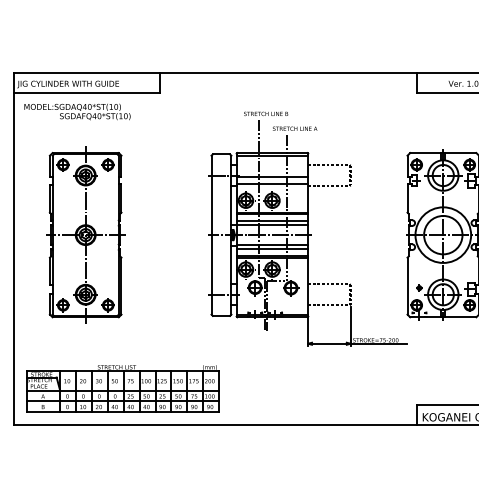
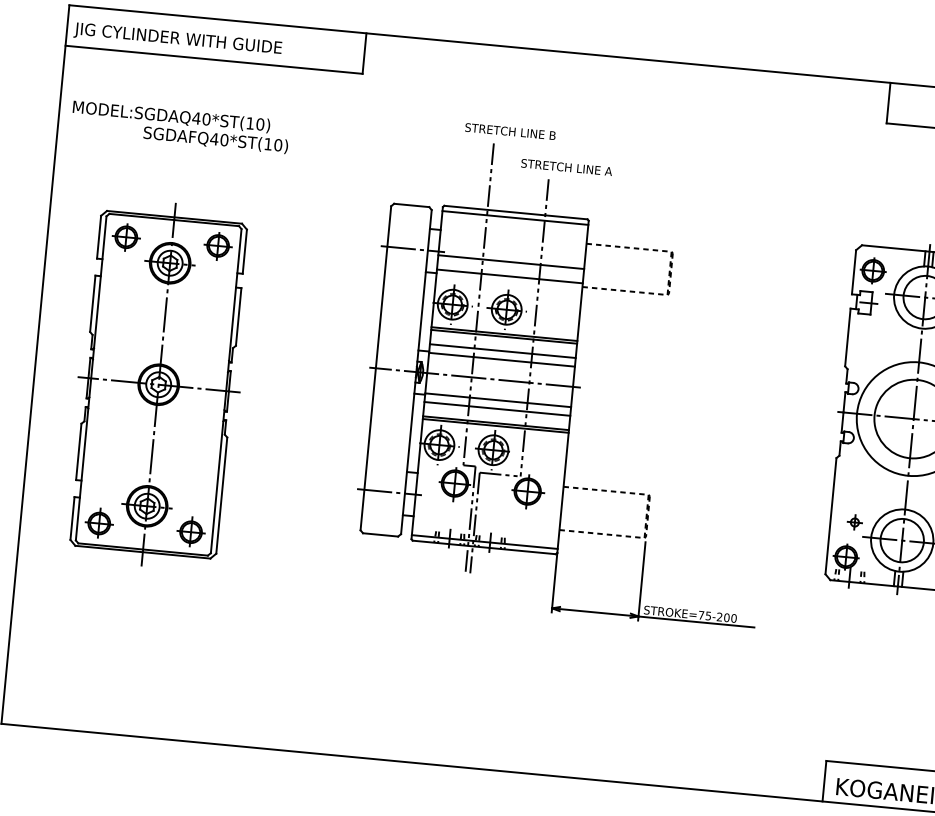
text: (77, 111) -> (180, 126), moved
part: (307, 228) -> (572, 373), moved
part: (85, 234) -> (158, 383), moved
part: (122, 388) -> (230, 669), removed

